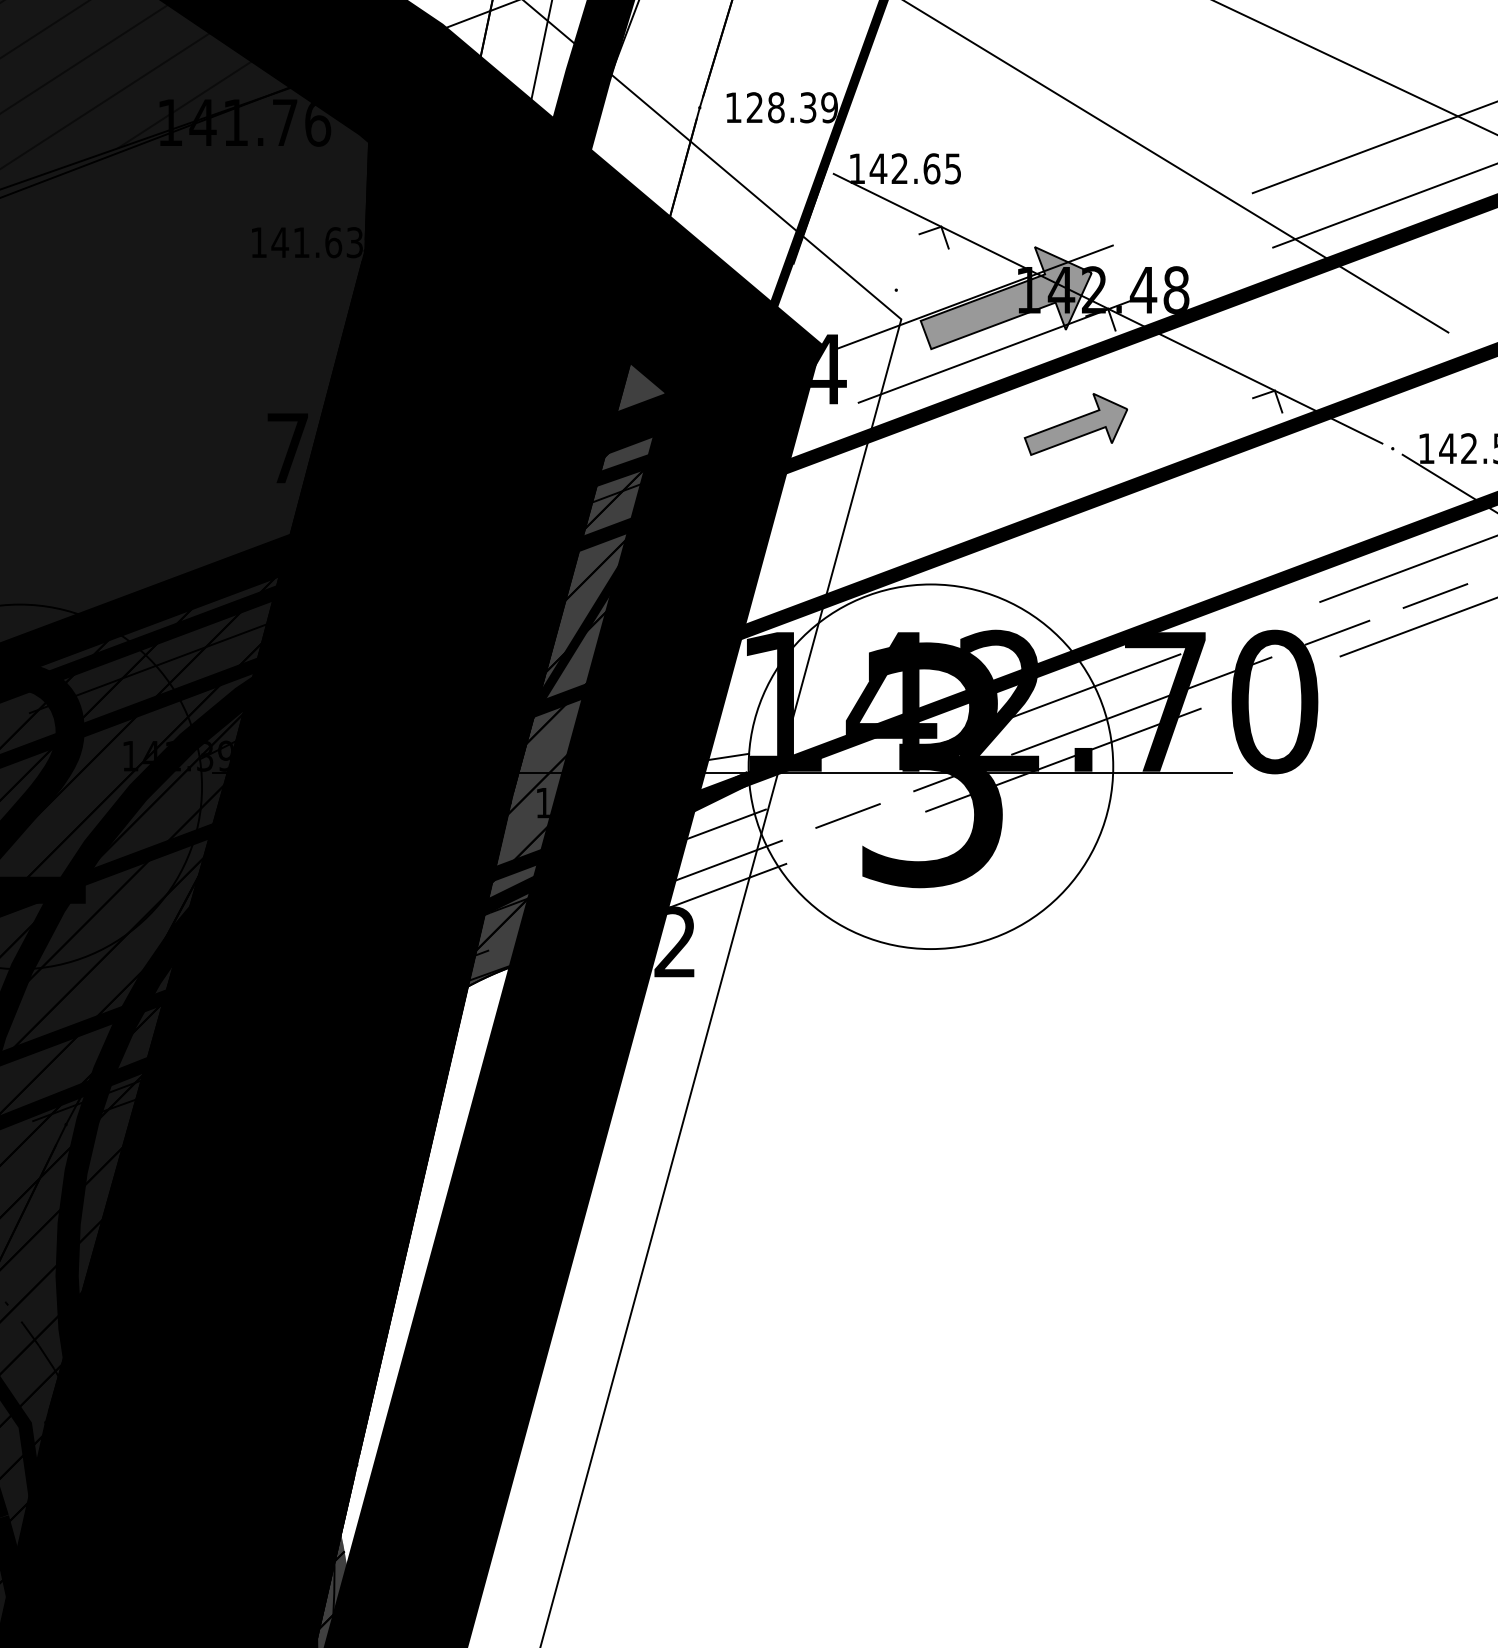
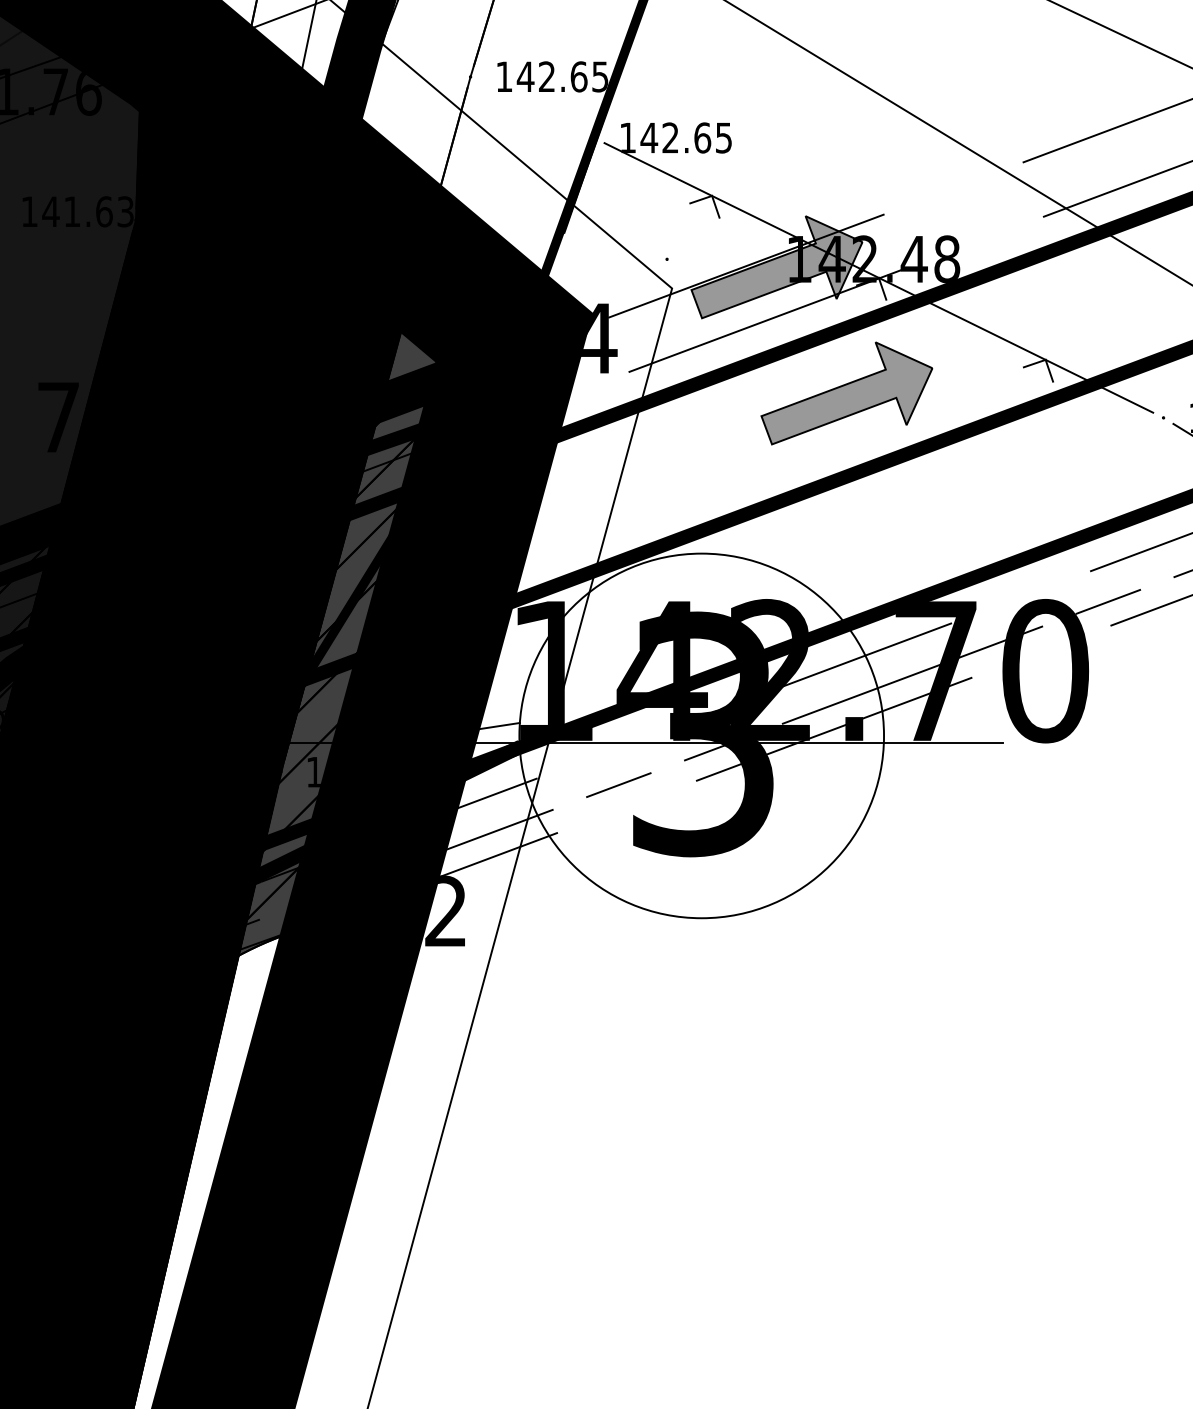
text: (791, 107) -> (562, 76), 128.39 -> 142.65
part: (1075, 424) -> (846, 393), size x1.67

